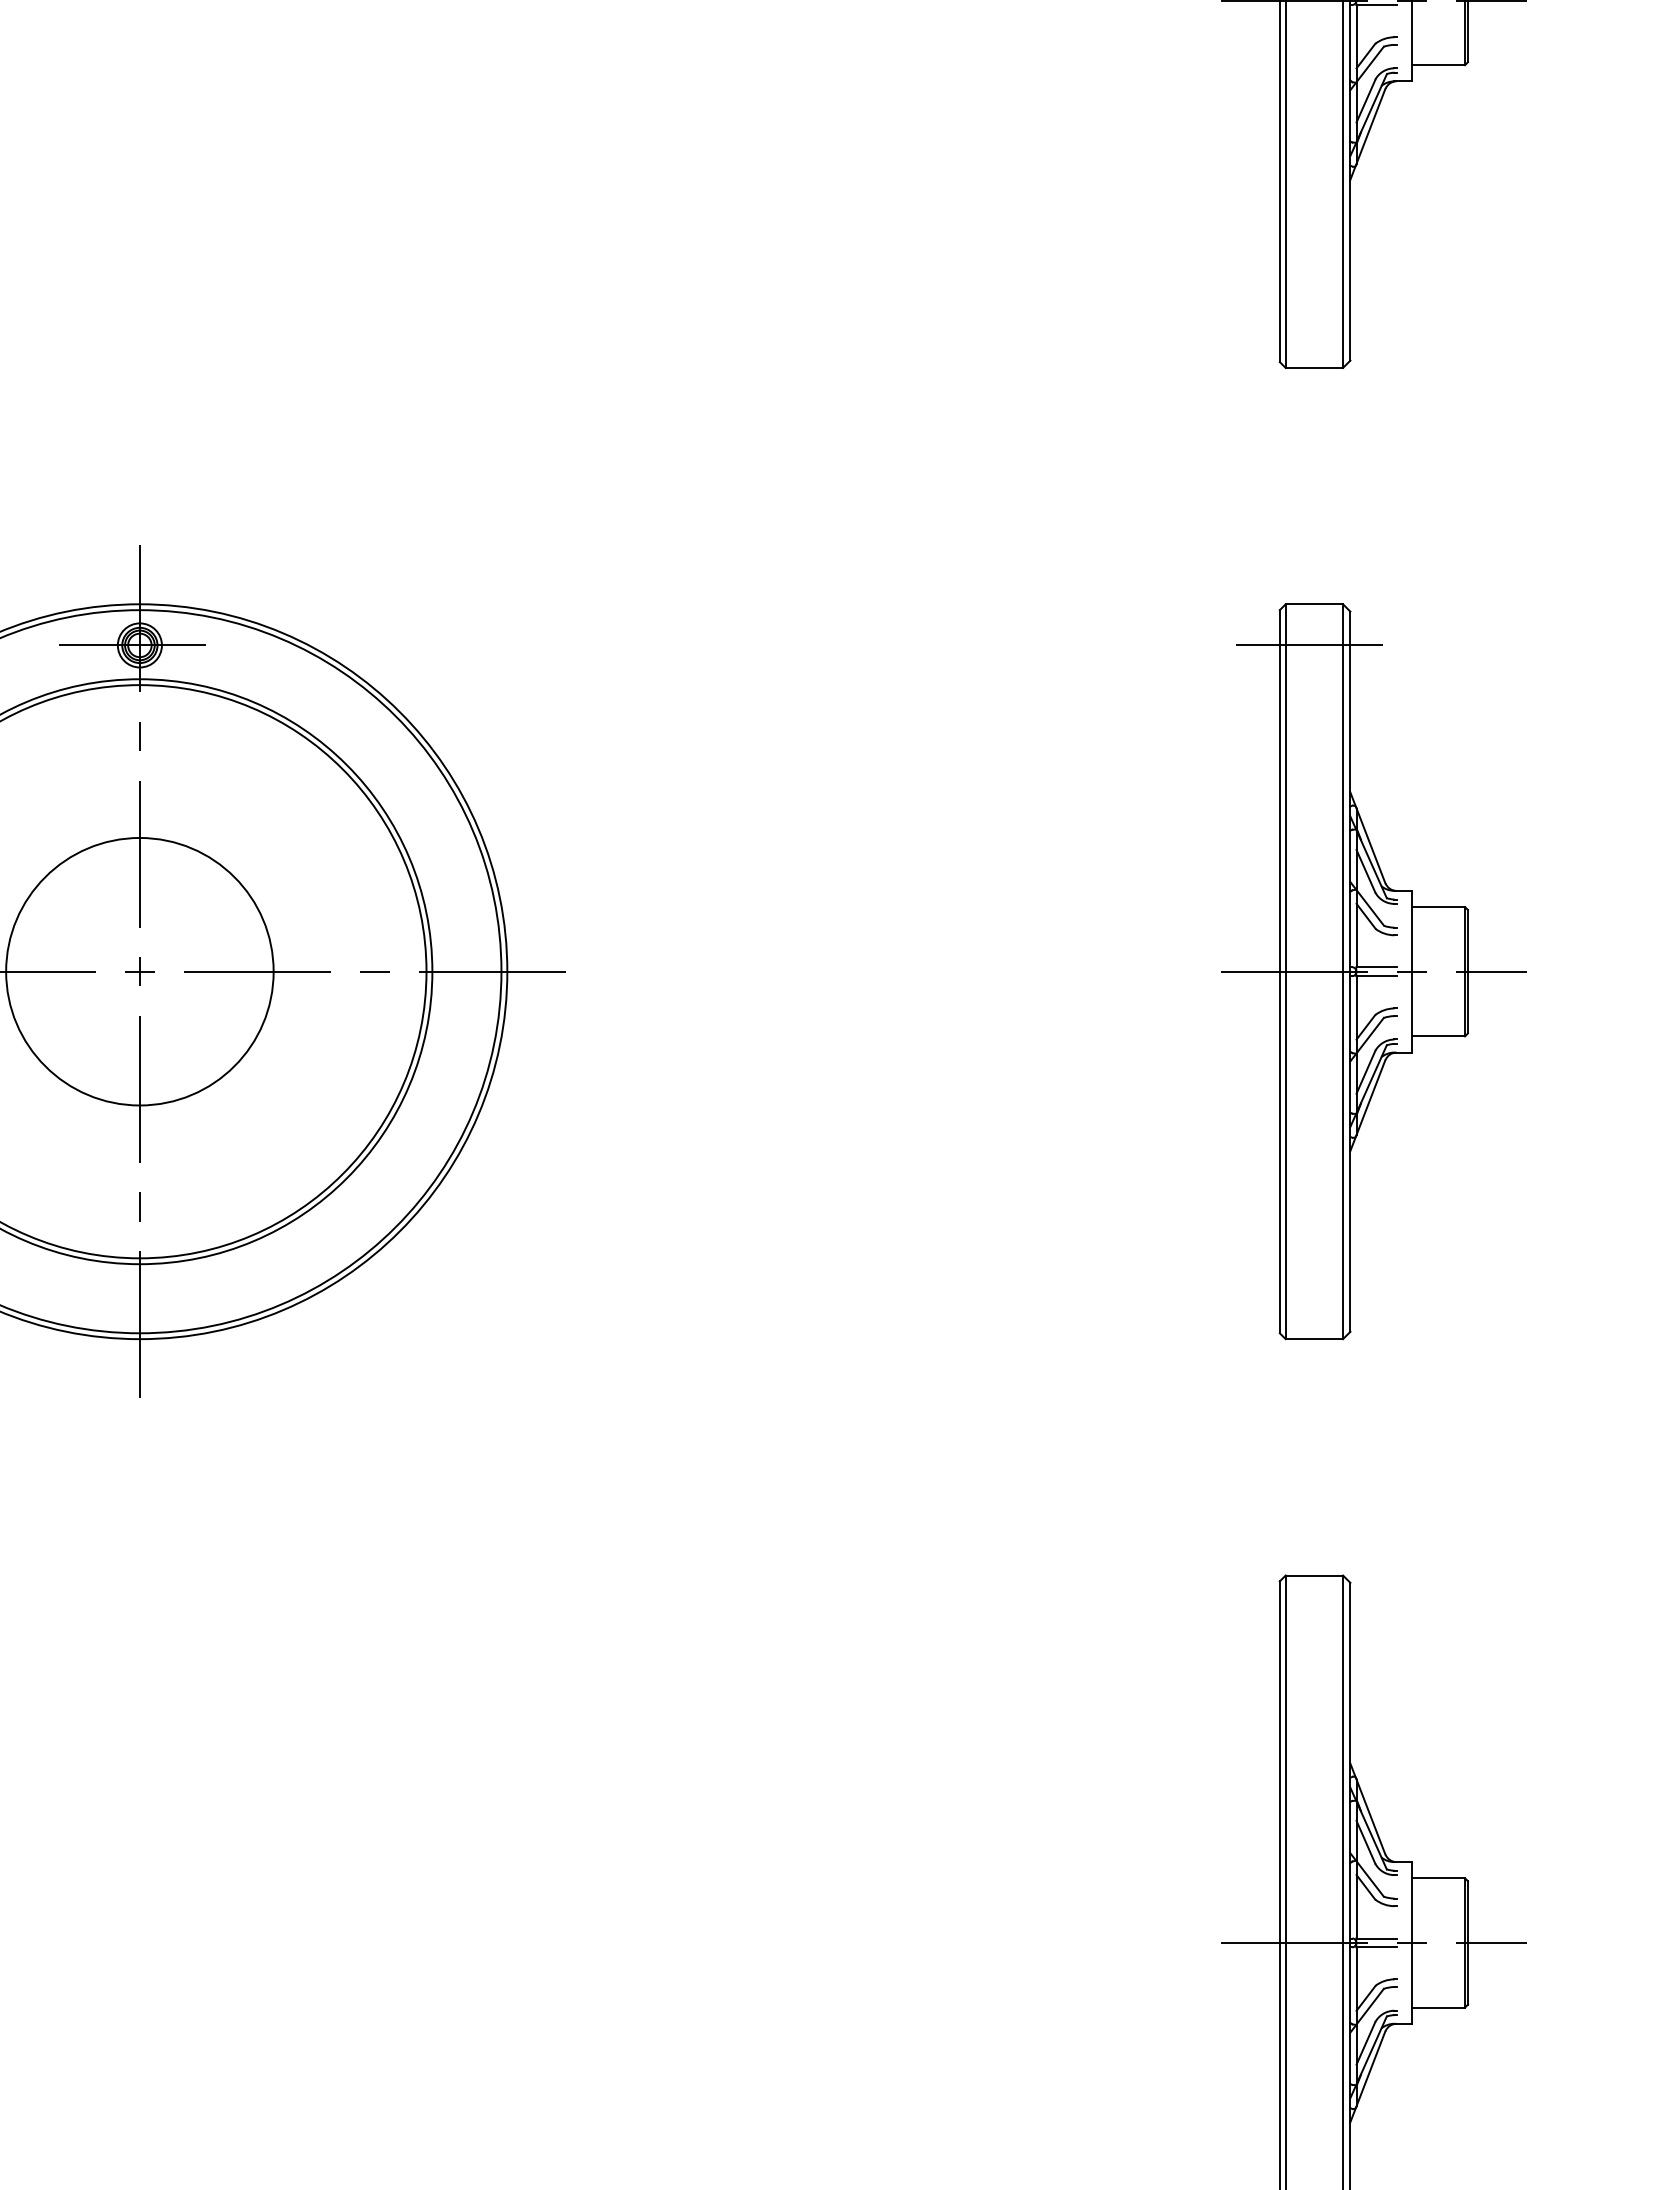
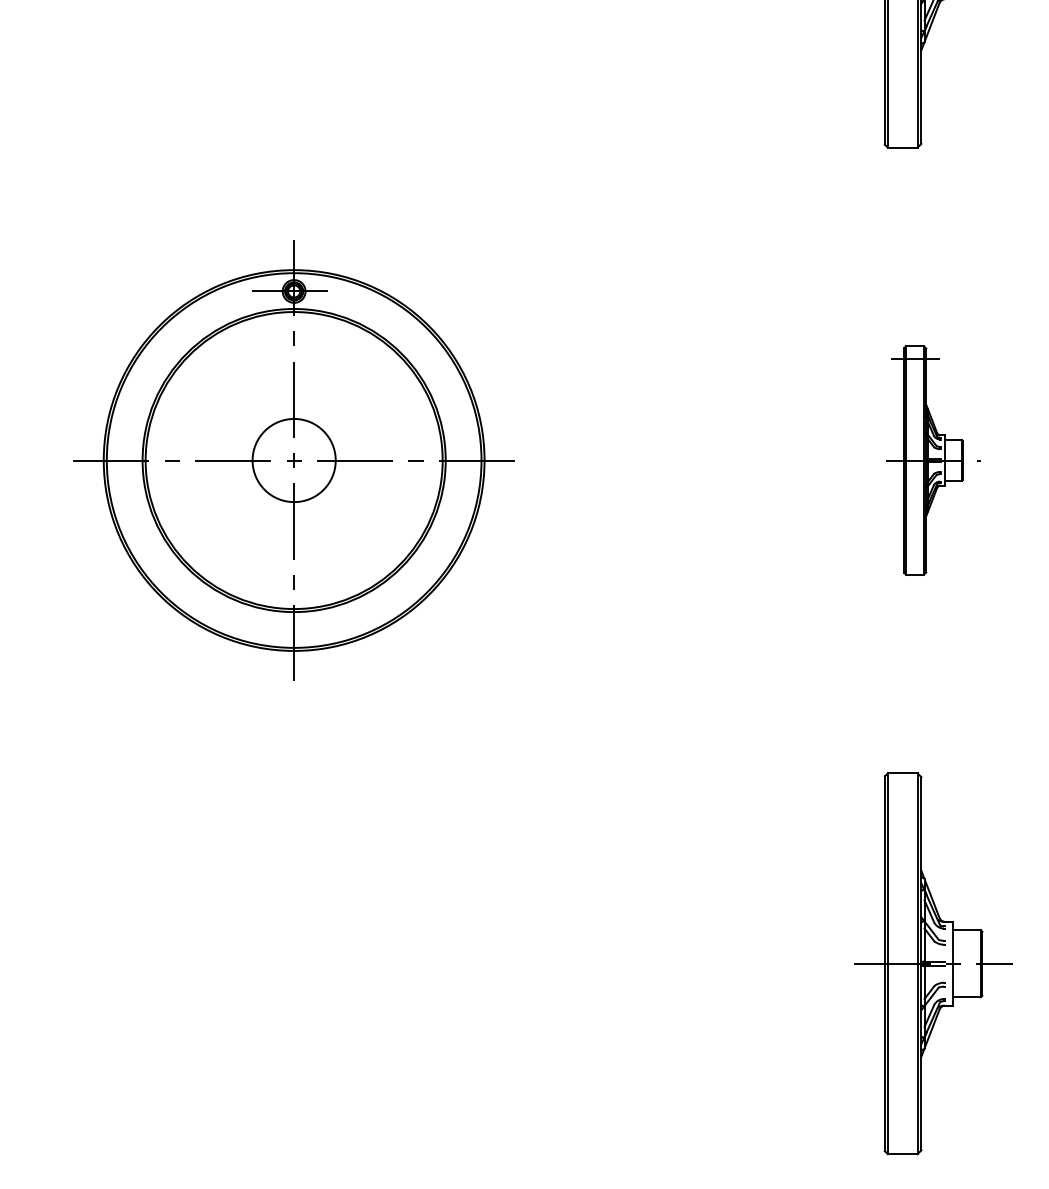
circle: (138, 971) -> (293, 460), size x0.6
part: (1373, 971) -> (933, 460), size x0.6

